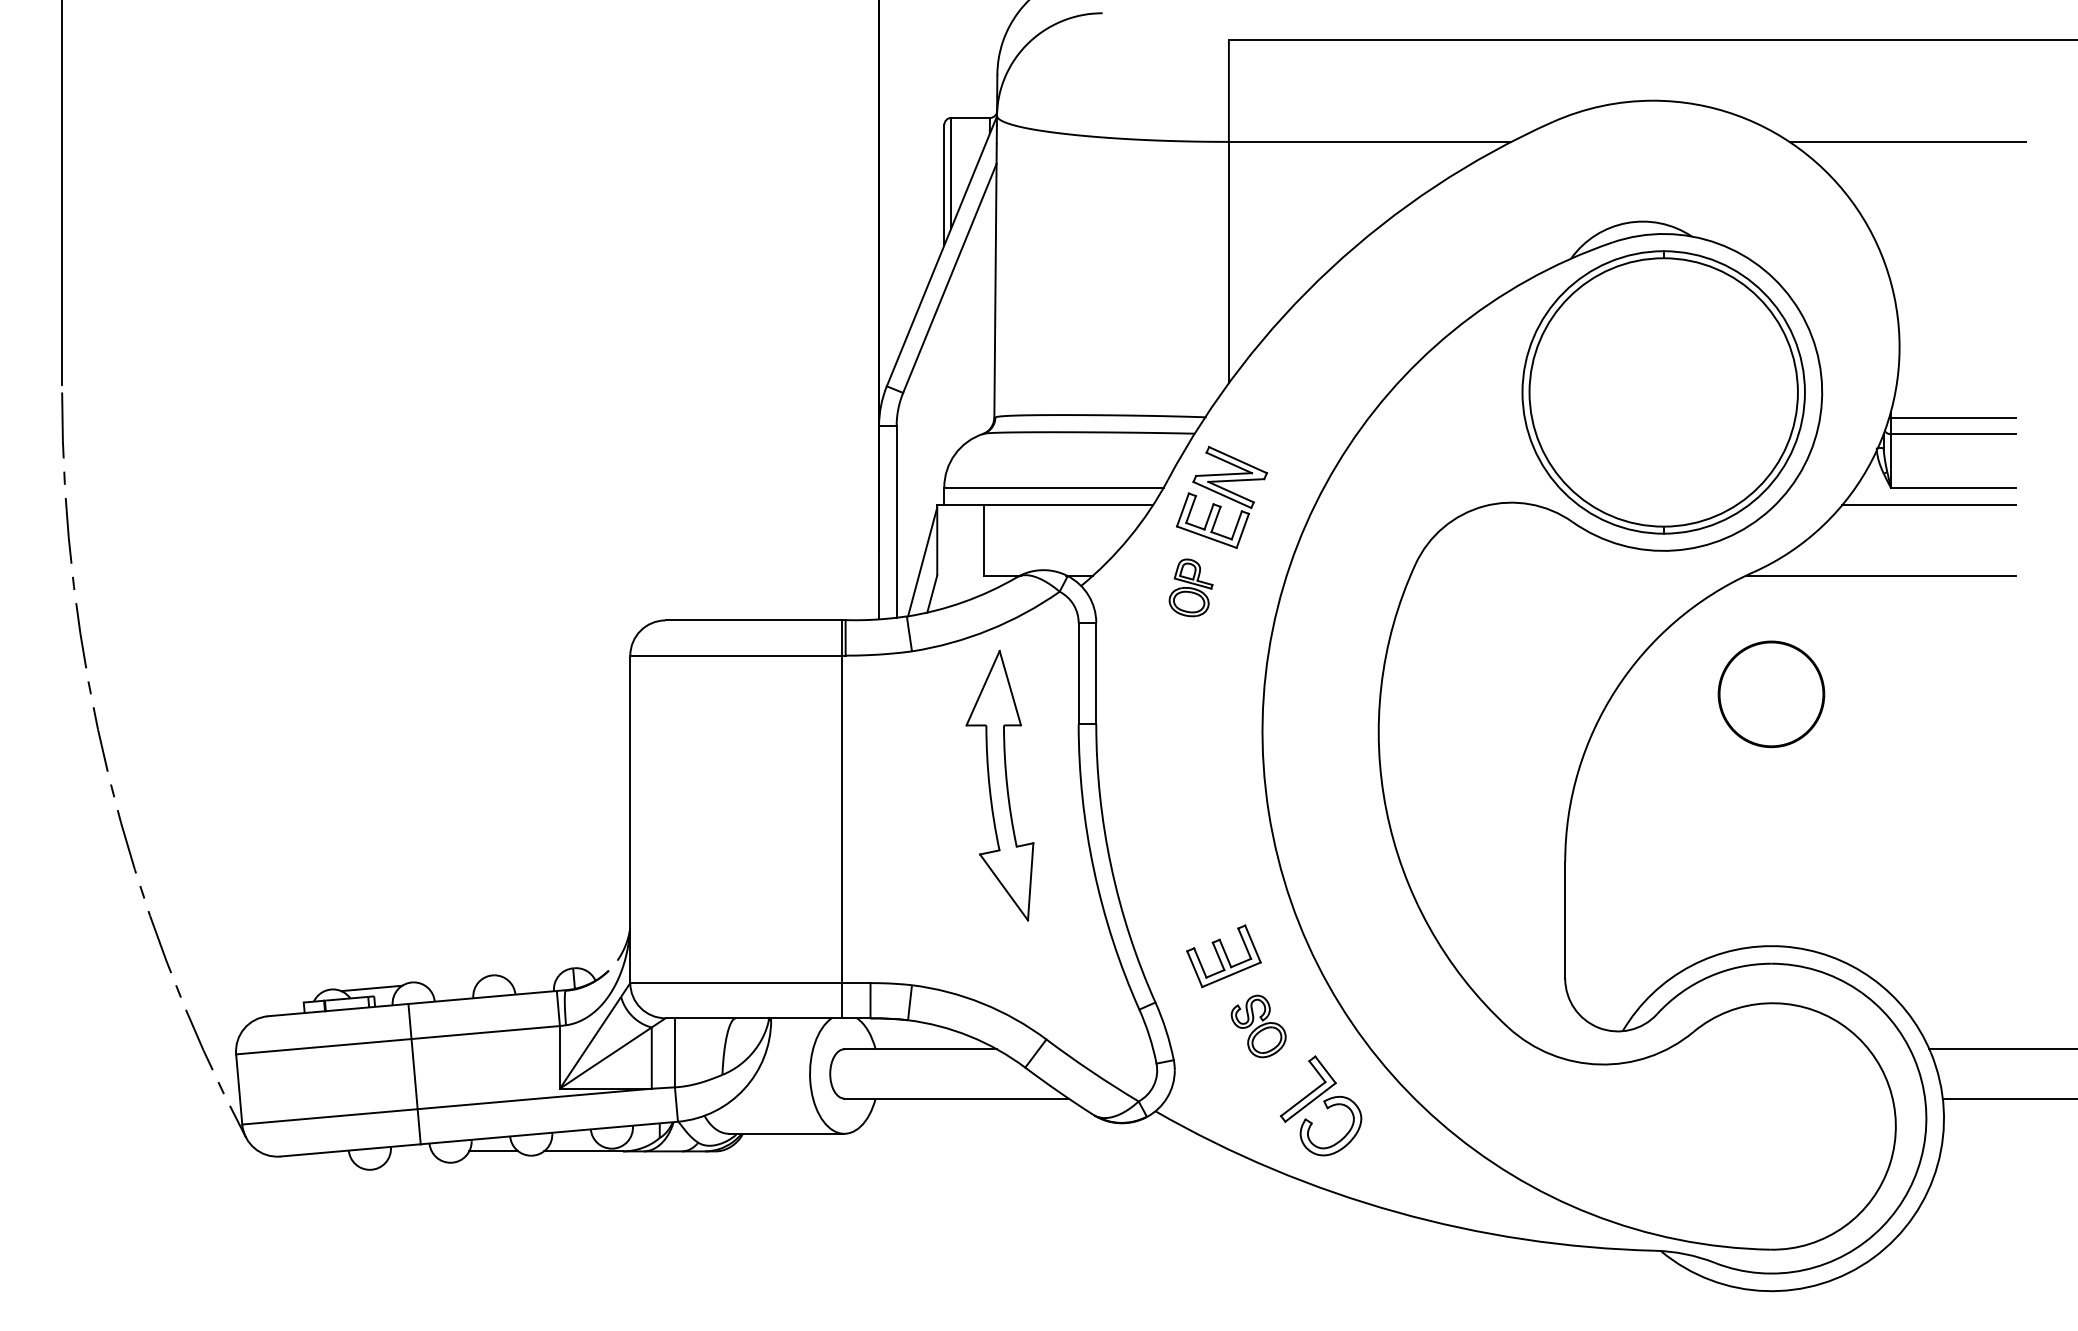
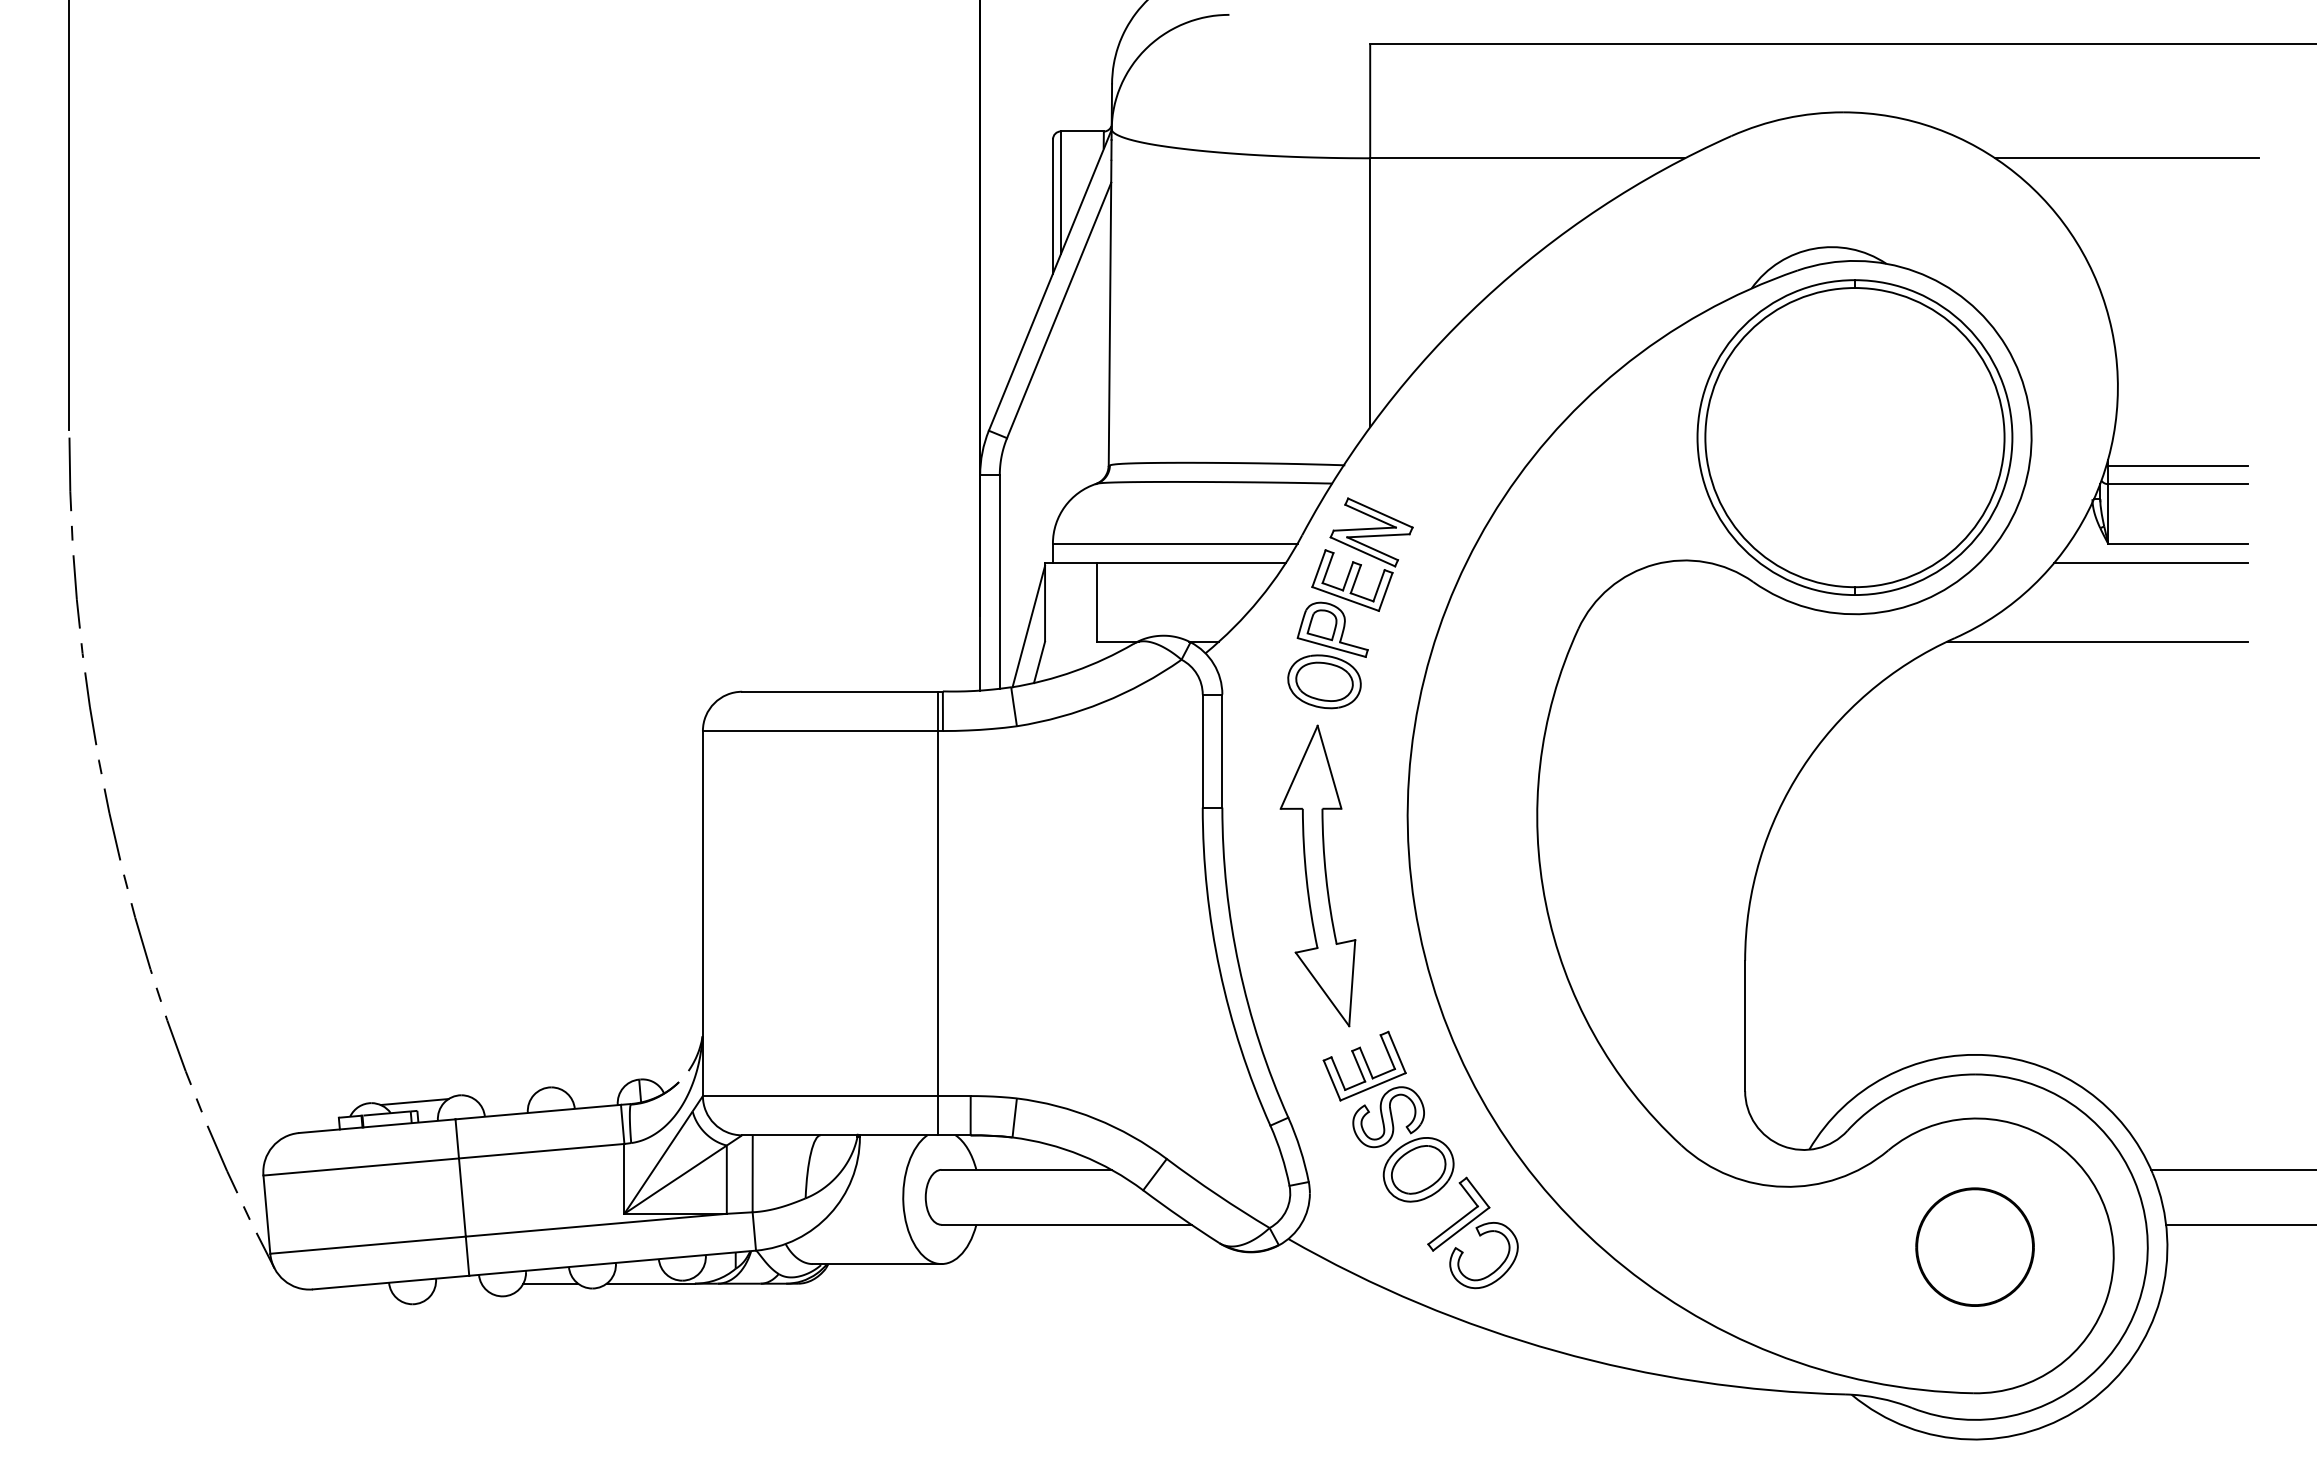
part: (1190, 587) -> (1327, 655), size x1.67
part: (1770, 693) -> (1974, 1246), moved
part: (999, 785) -> (1317, 875), moved
part: (1258, 1026) -> (1403, 1144), size x1.67

